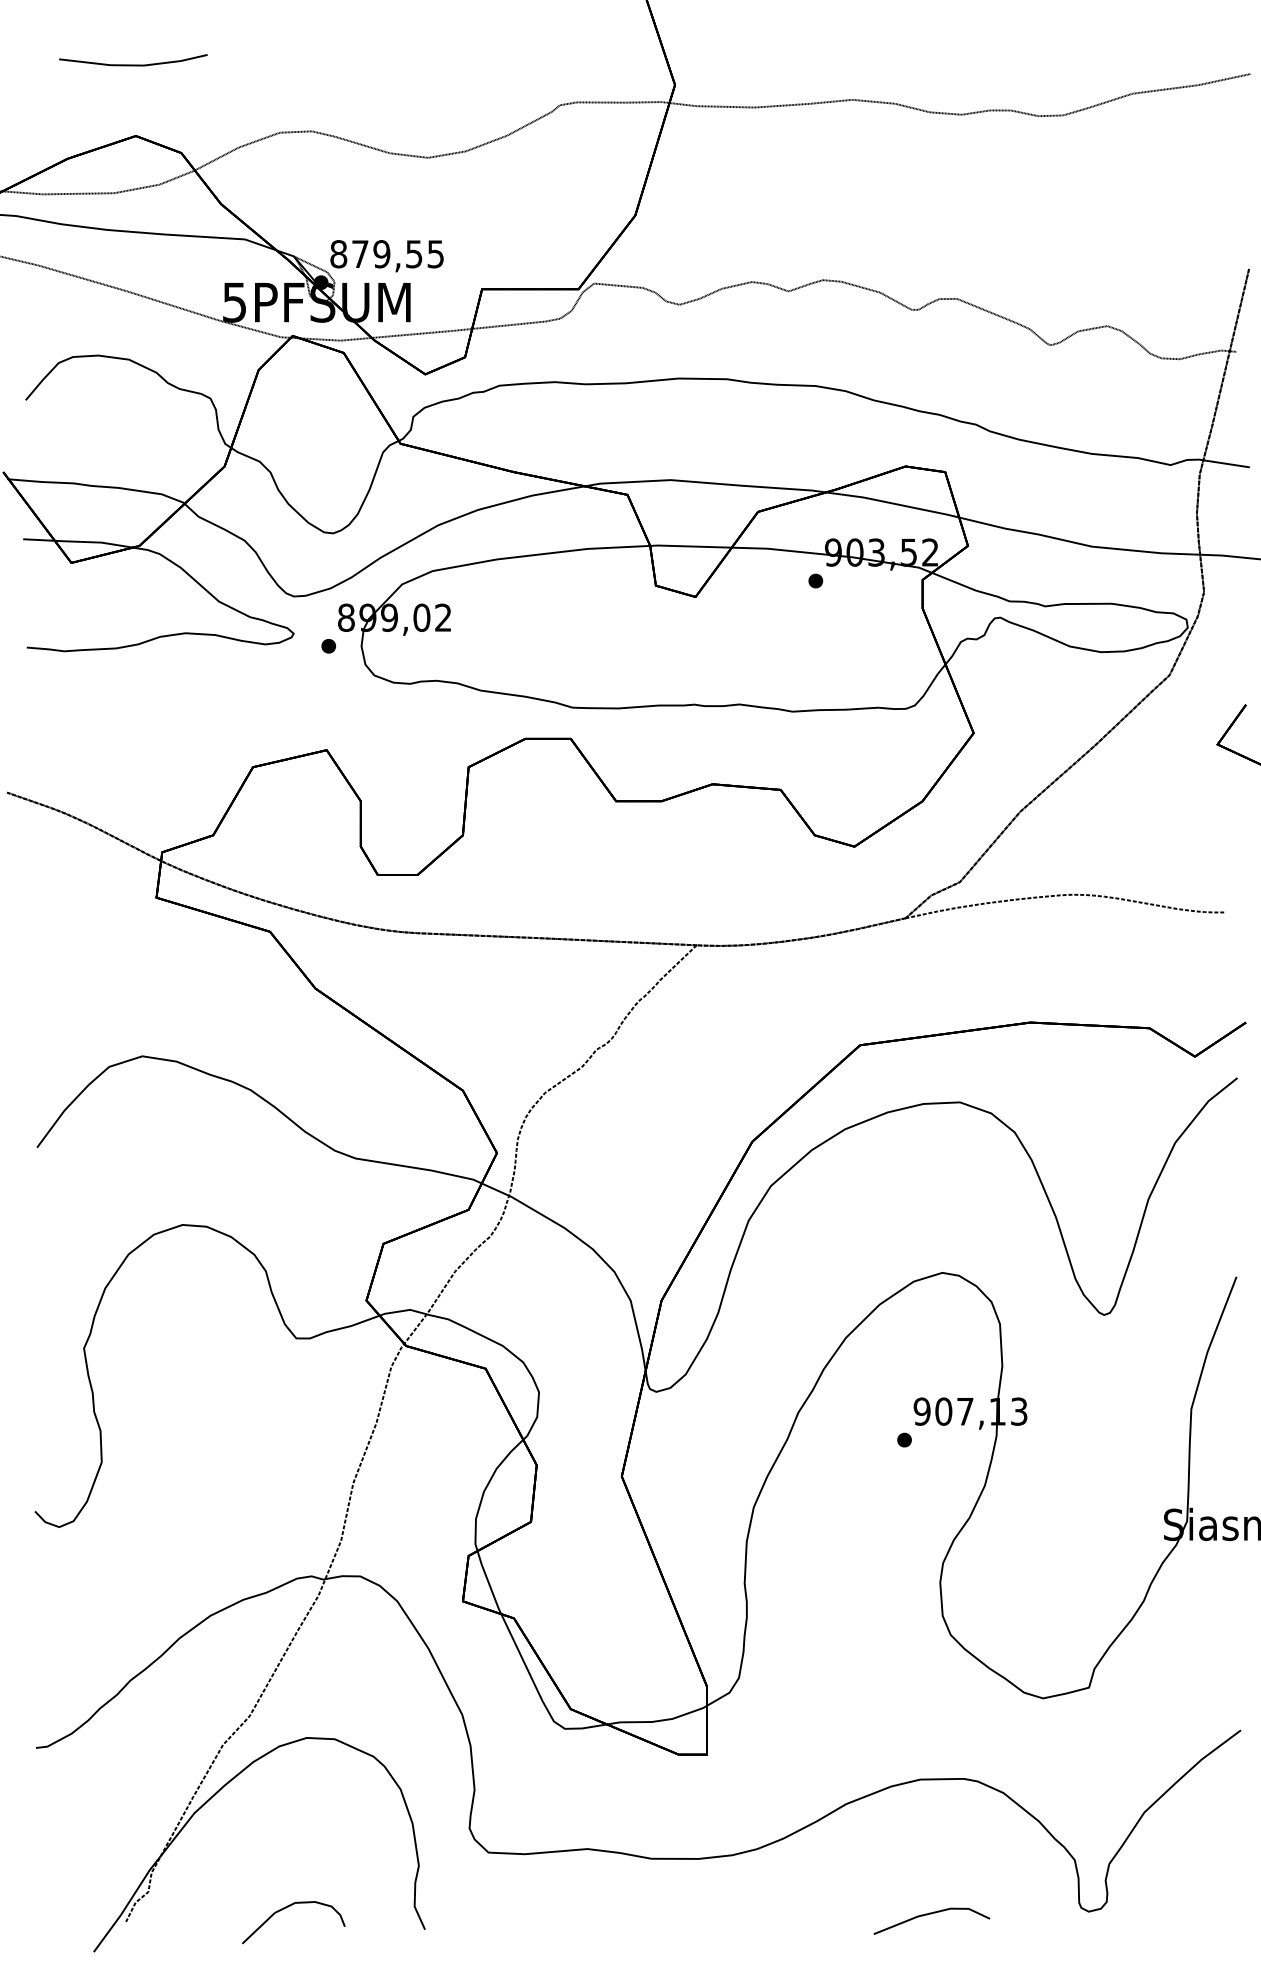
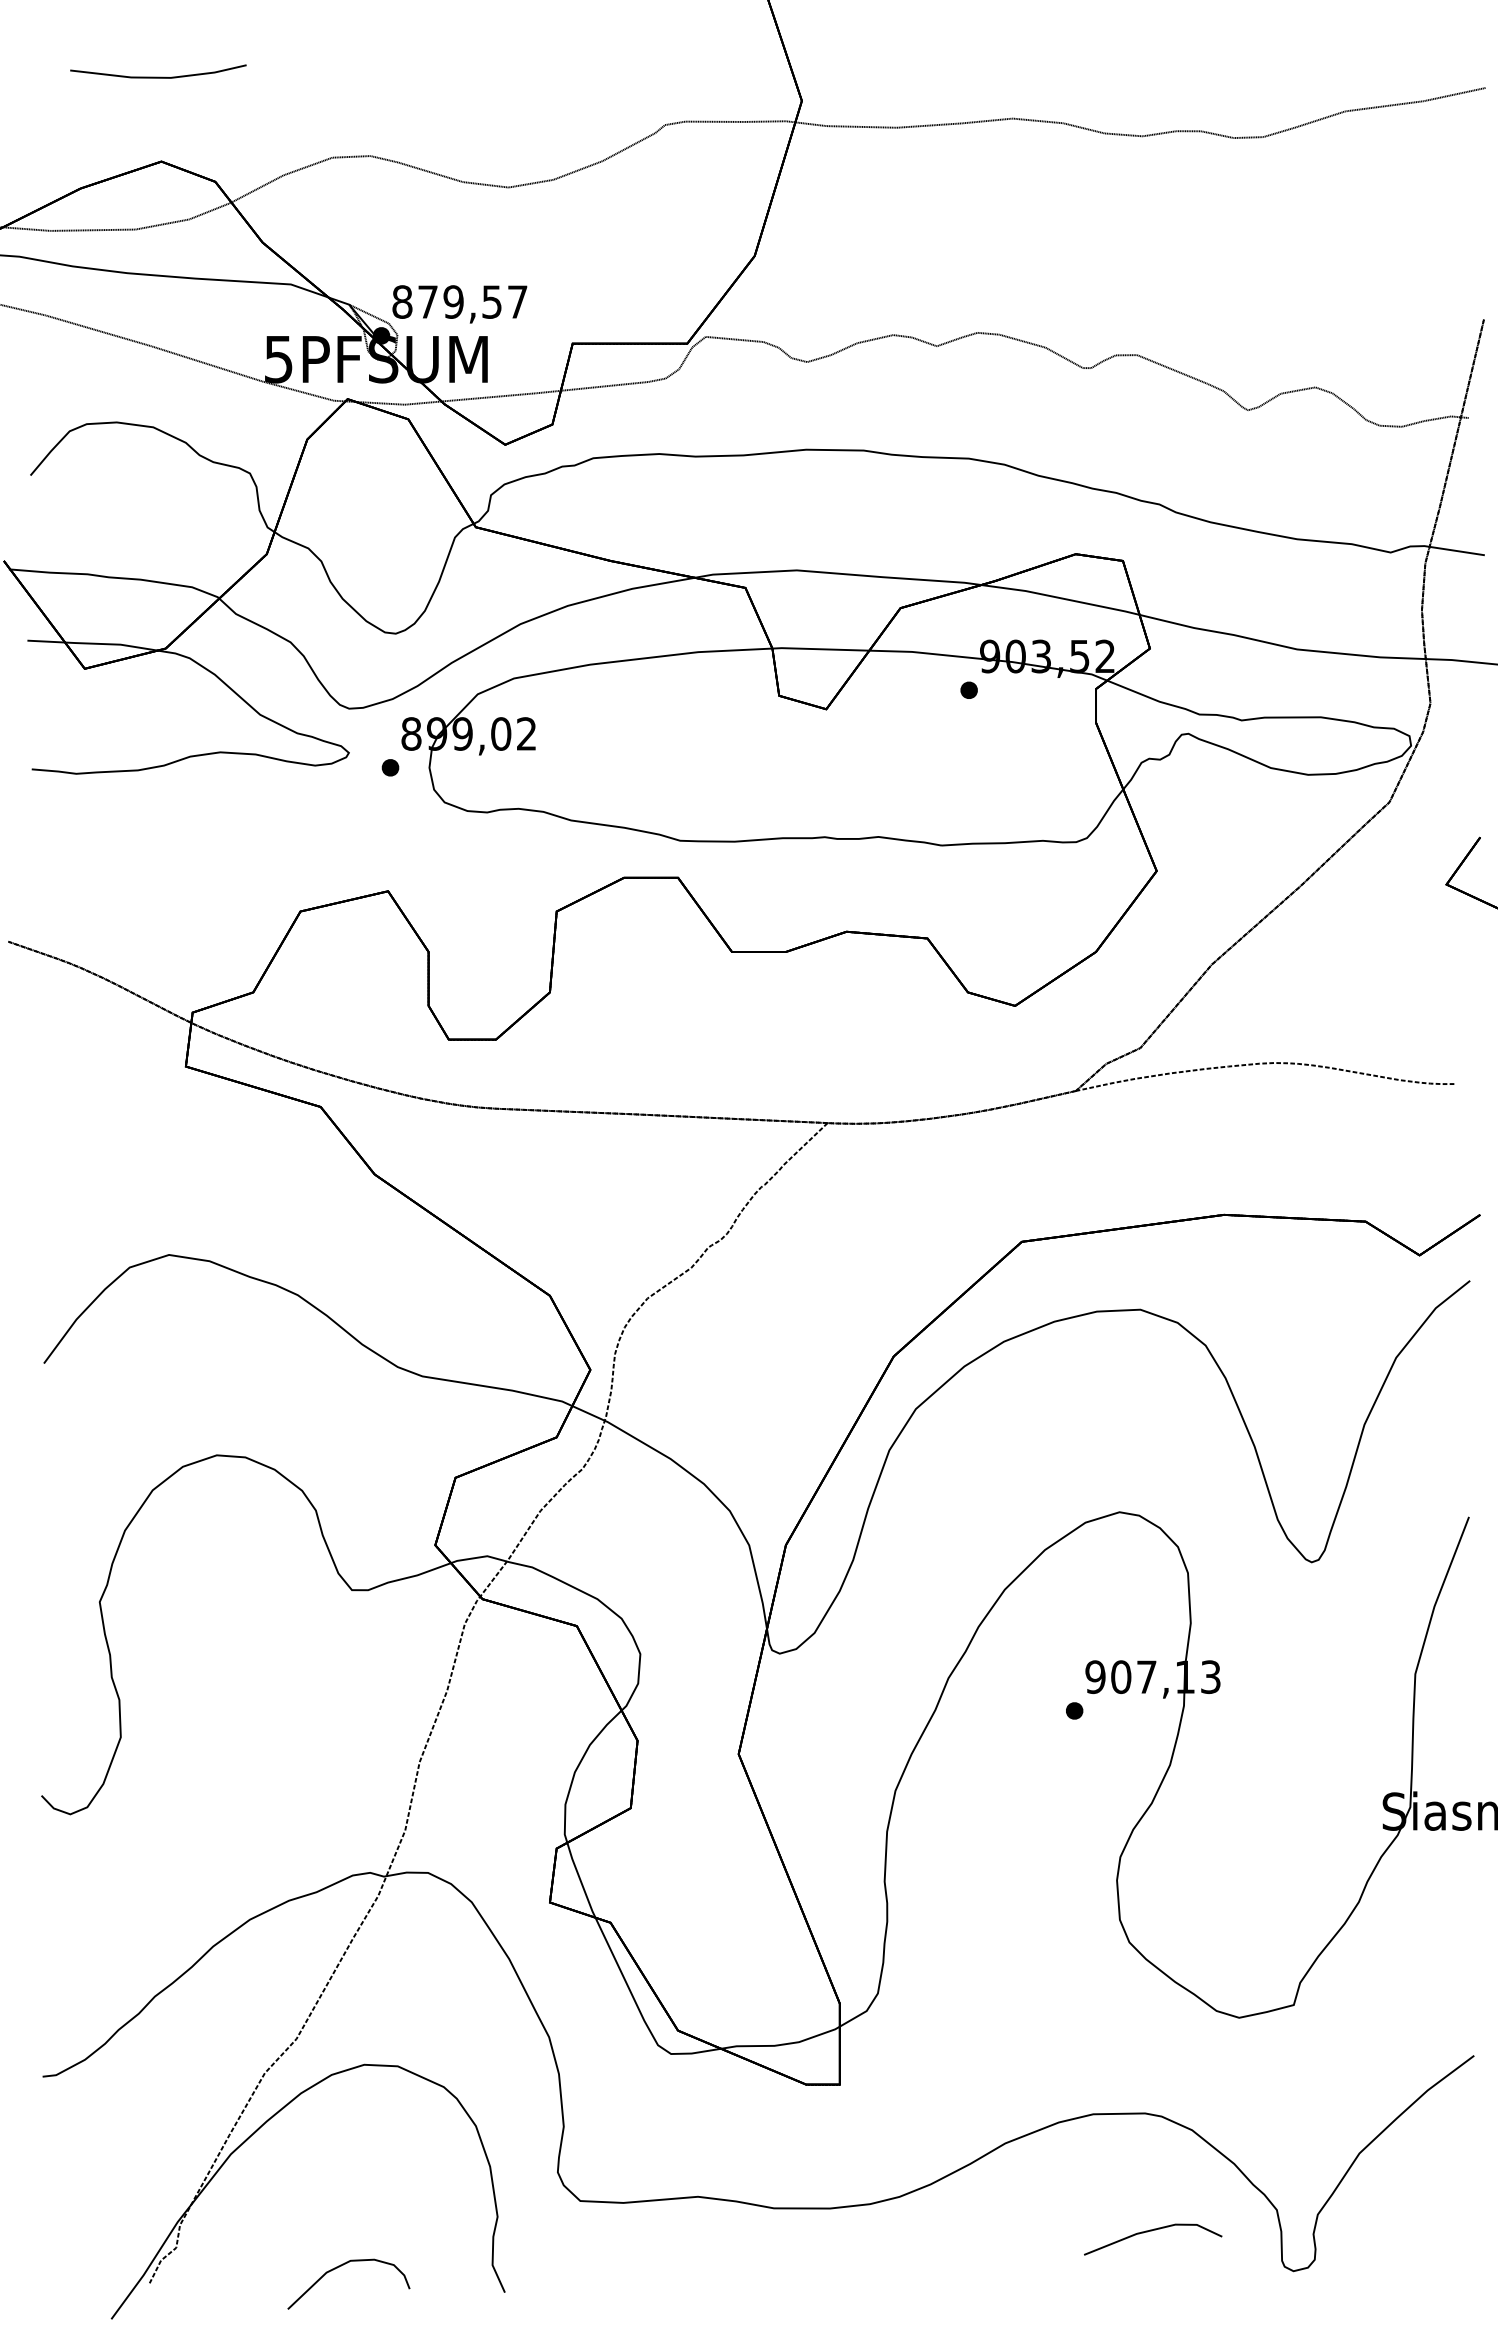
text: (435, 253) -> (517, 301), 879,55 -> 879,57
line: (931, 1914) -> (1152, 2231), moved

